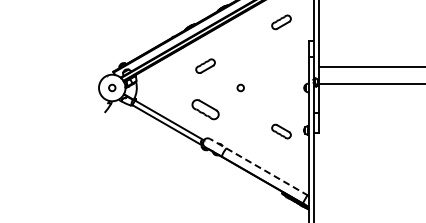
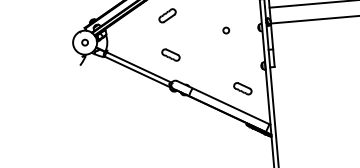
circle: (240, 87) -> (226, 30), moved
part: (205, 109) -> (170, 54), size x0.71
part: (281, 131) -> (242, 88), moved
line: (259, 167) -> (224, 103), dashed -> solid

